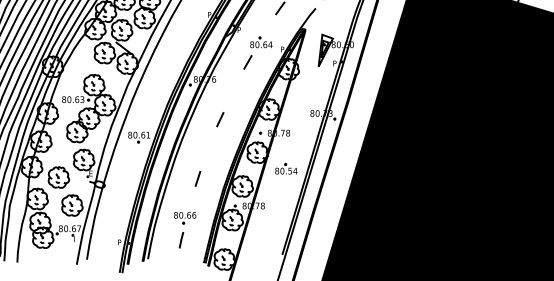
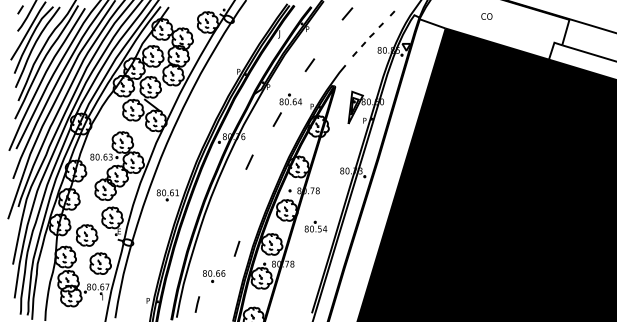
line: (220, 118) -> (249, 161), moved
line: (197, 178) -> (236, 248), moved
line: (181, 240) -> (197, 304), moved

